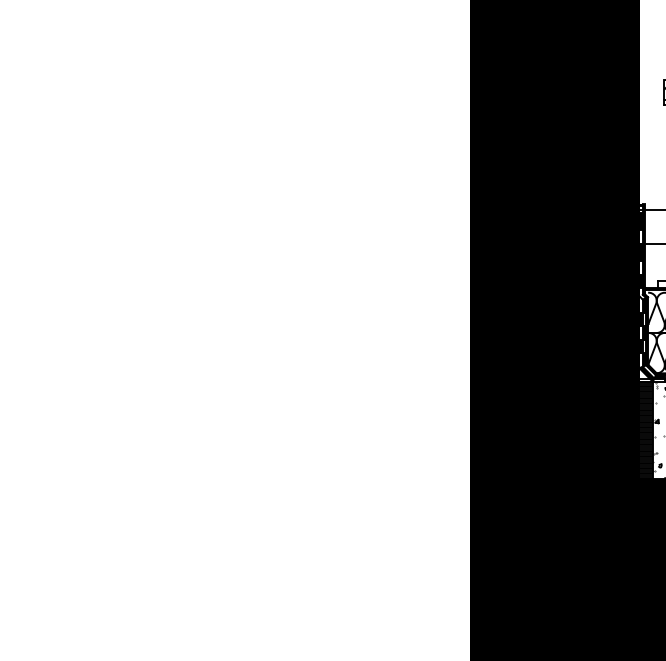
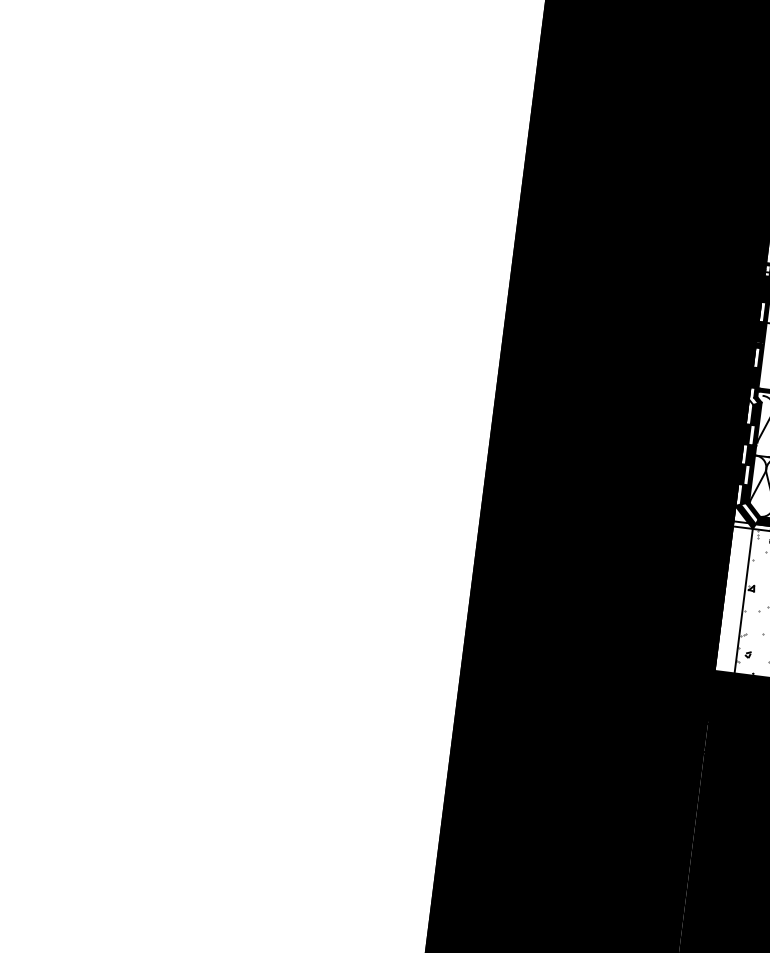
hatch: (645, 429) -> (733, 598), removed

